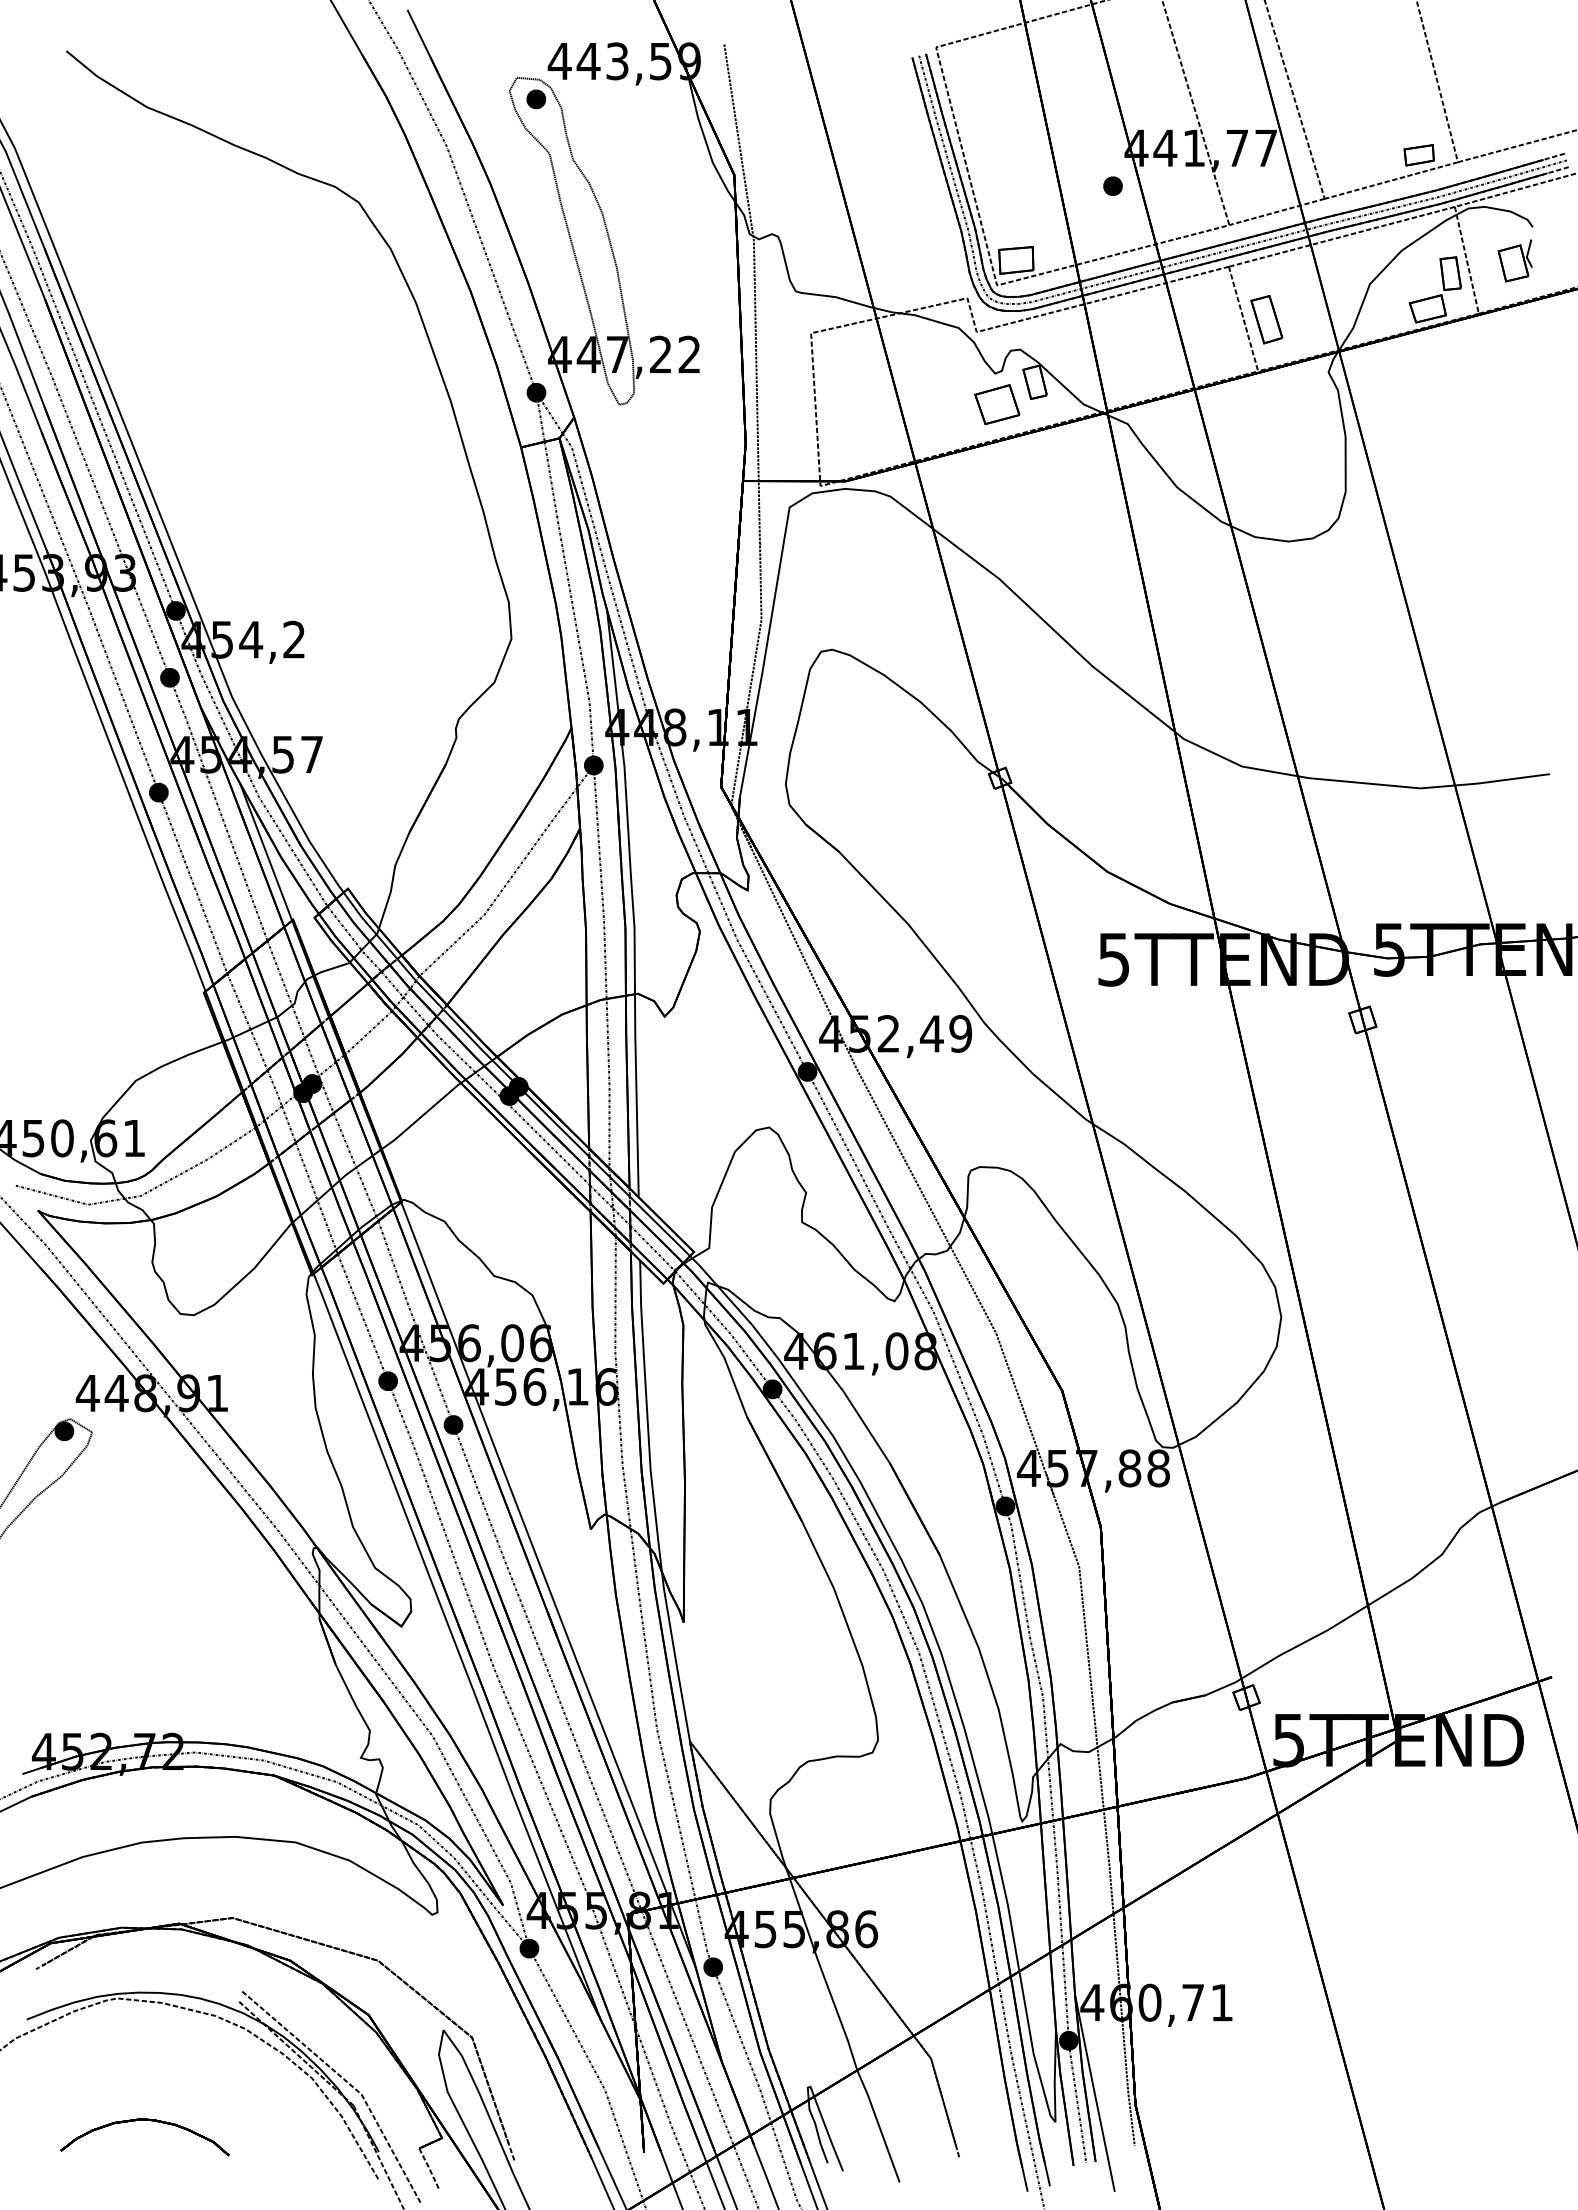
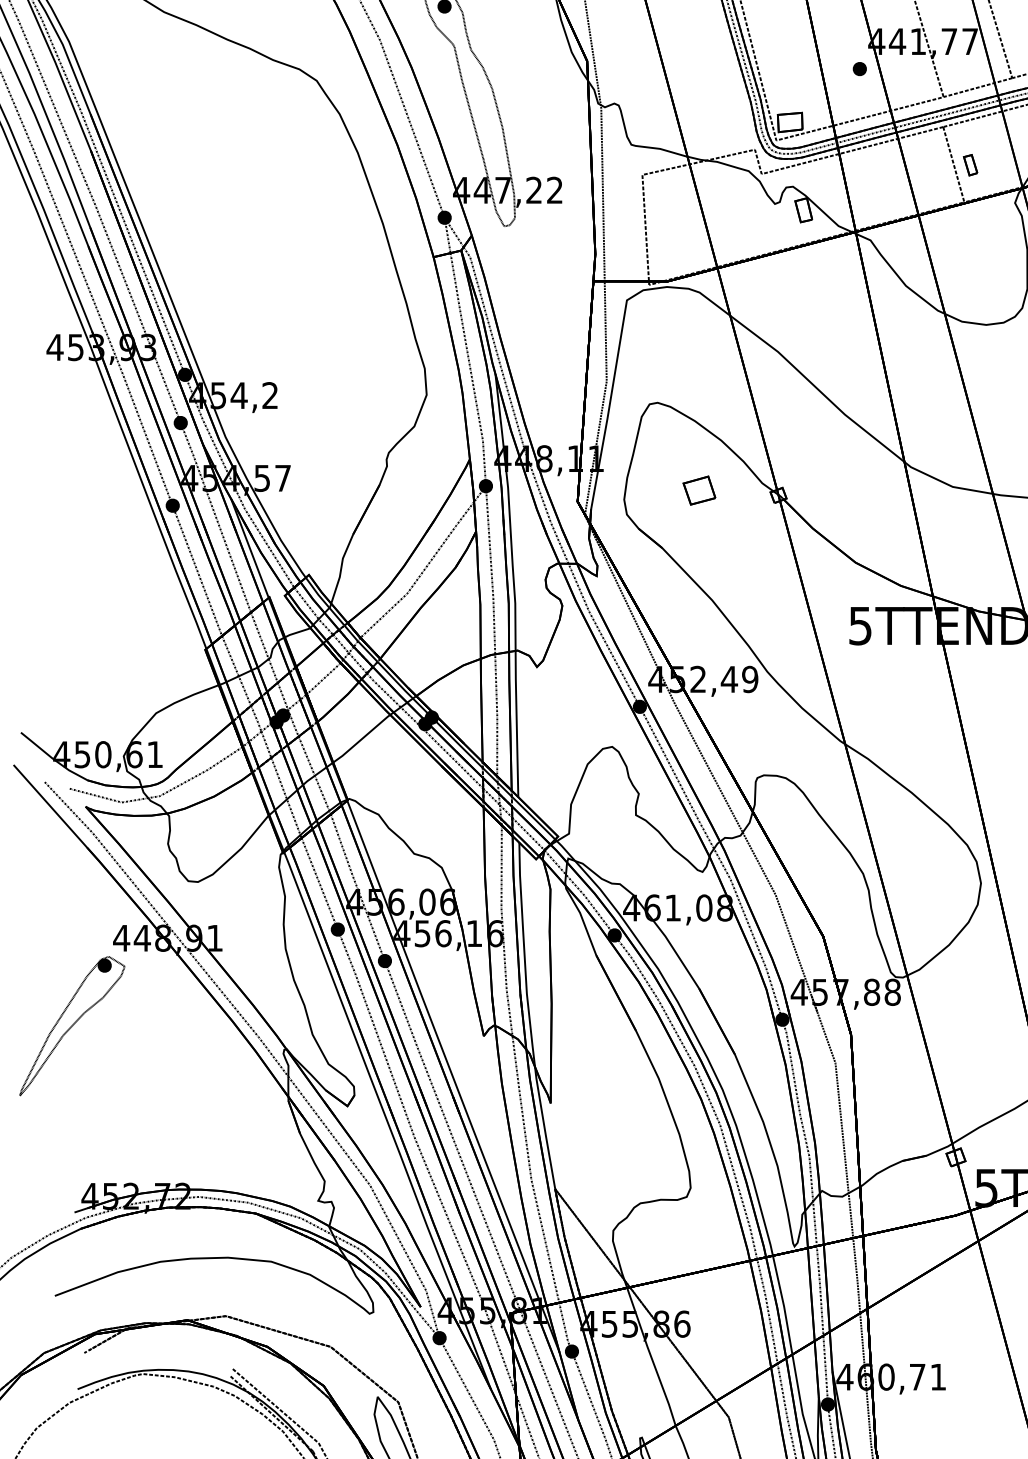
part: (1266, 319) -> (970, 165), size x0.6
part: (997, 404) -> (699, 490), moved

